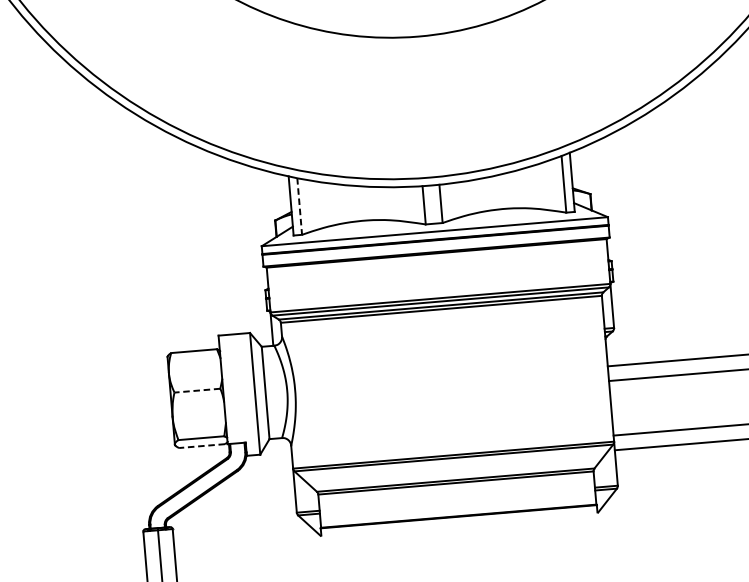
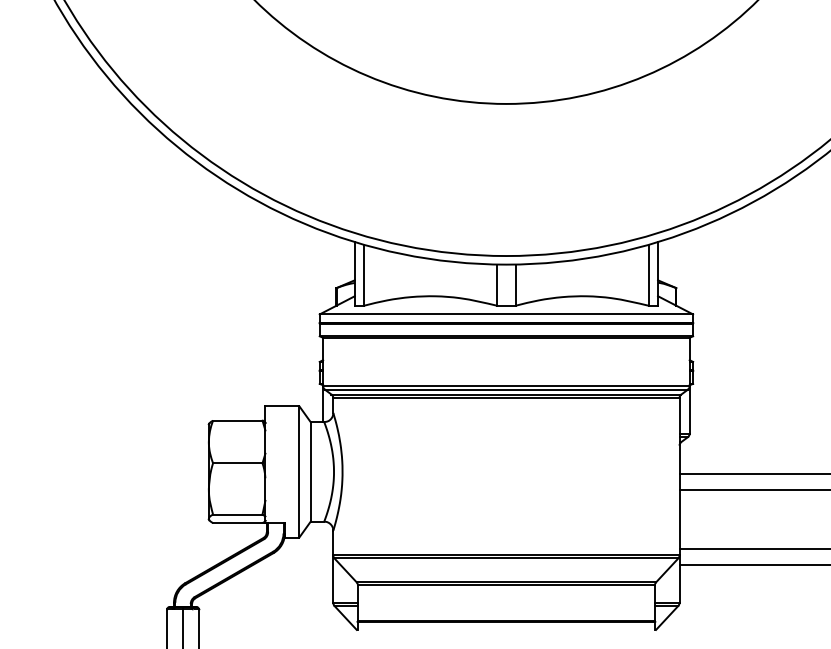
line: (299, 206) -> (363, 275), dashed -> solid
line: (197, 390) -> (237, 463), dashed -> solid
line: (201, 446) -> (237, 523), dashed -> solid

